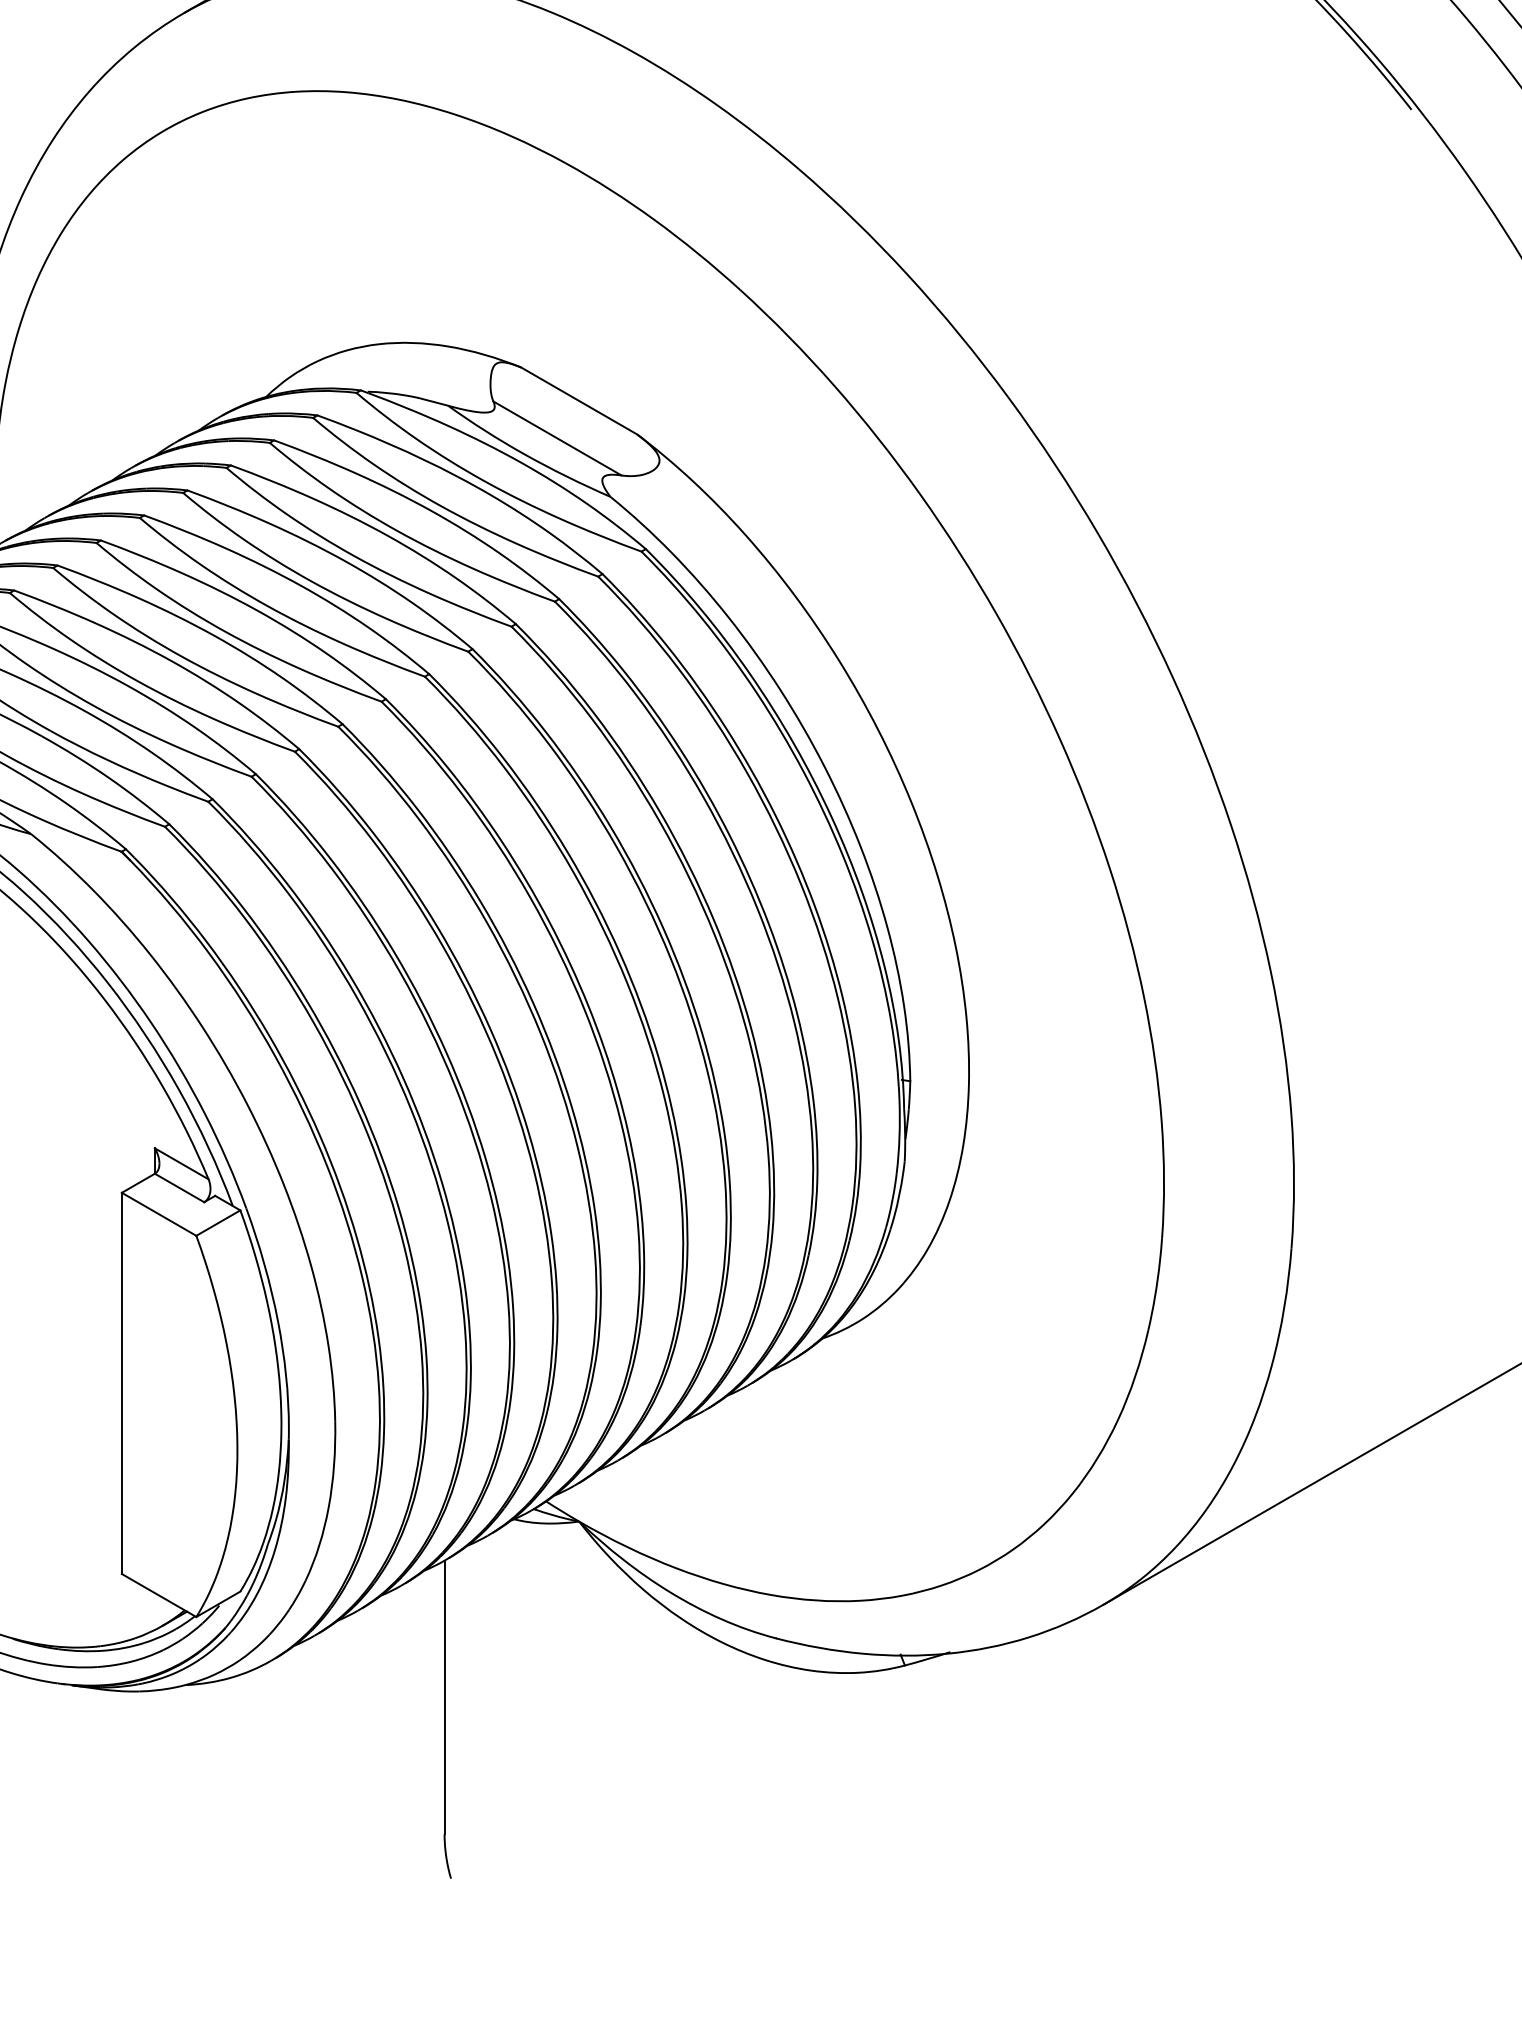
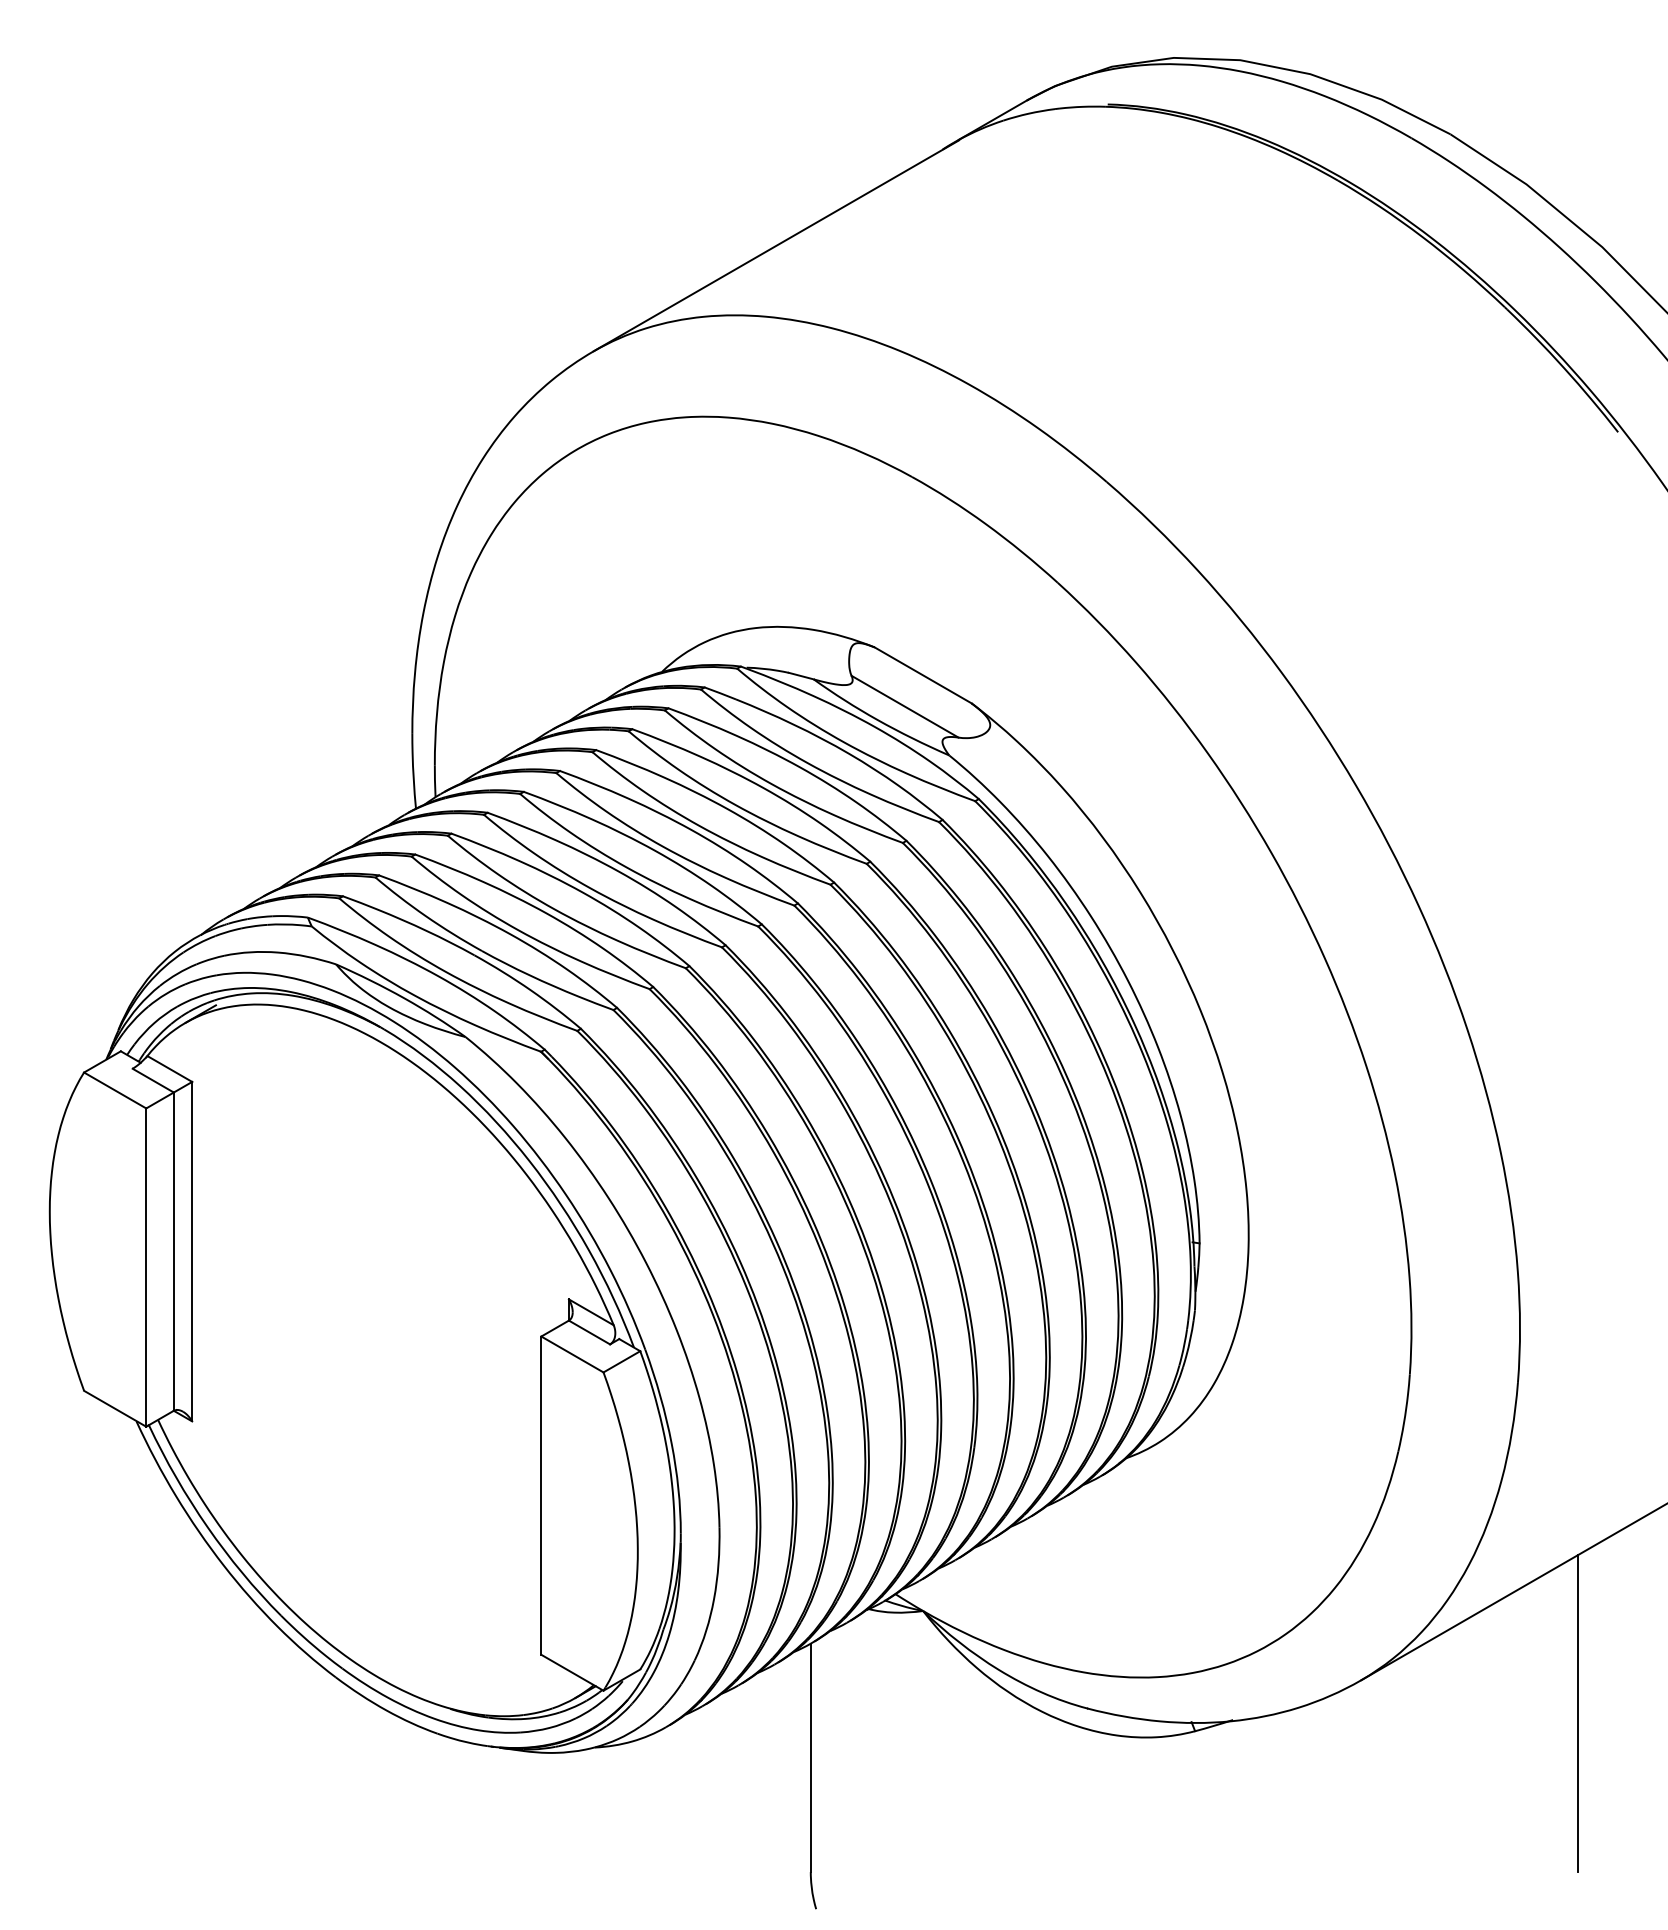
line: (1364, 1644) -> (1578, 1713), added

